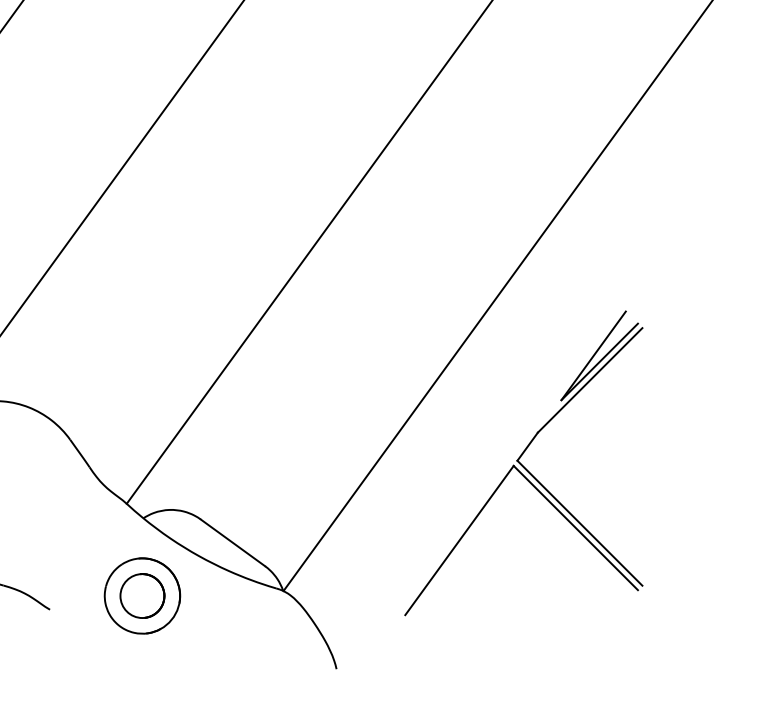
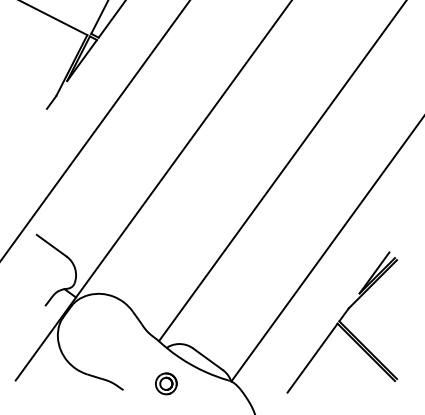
part: (143, 595) -> (166, 383), size x0.6

